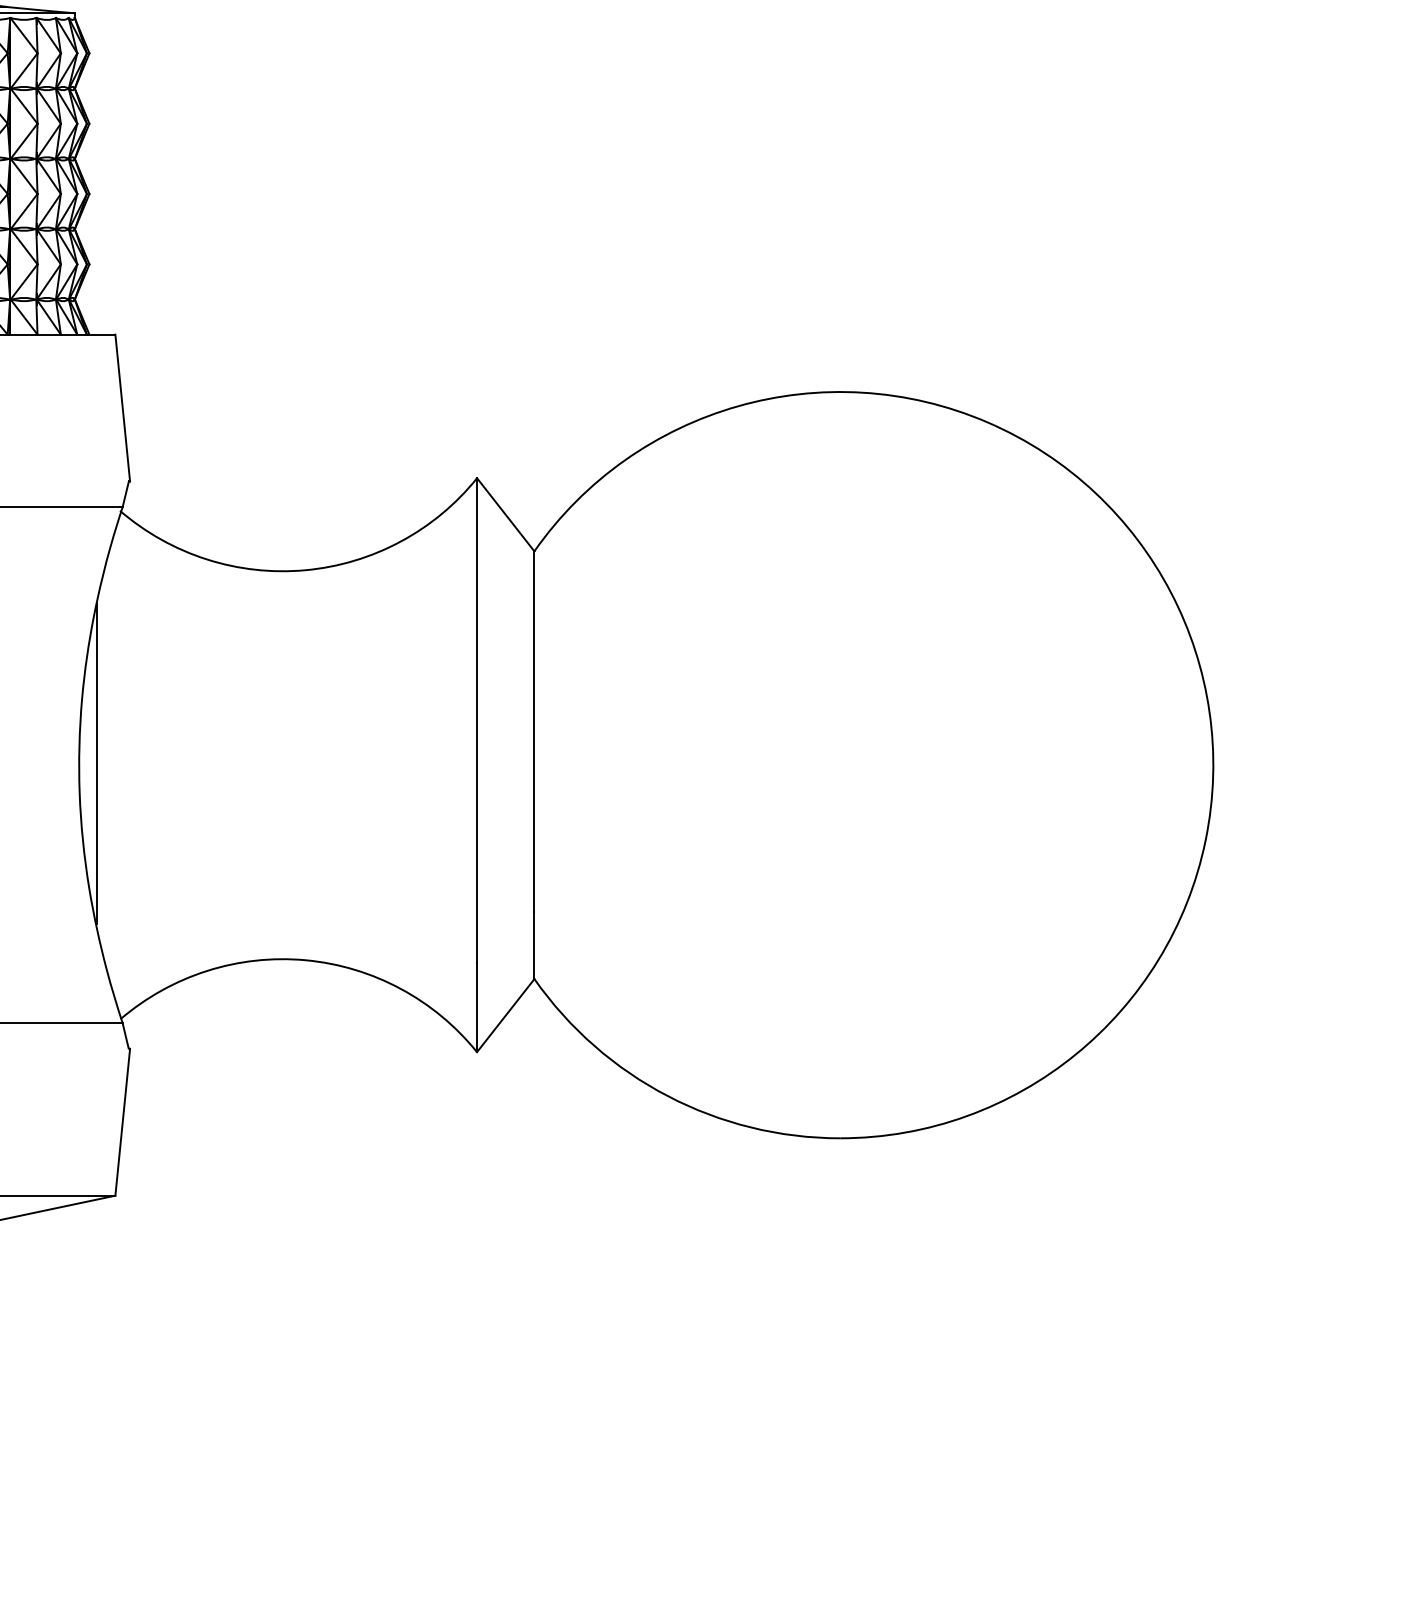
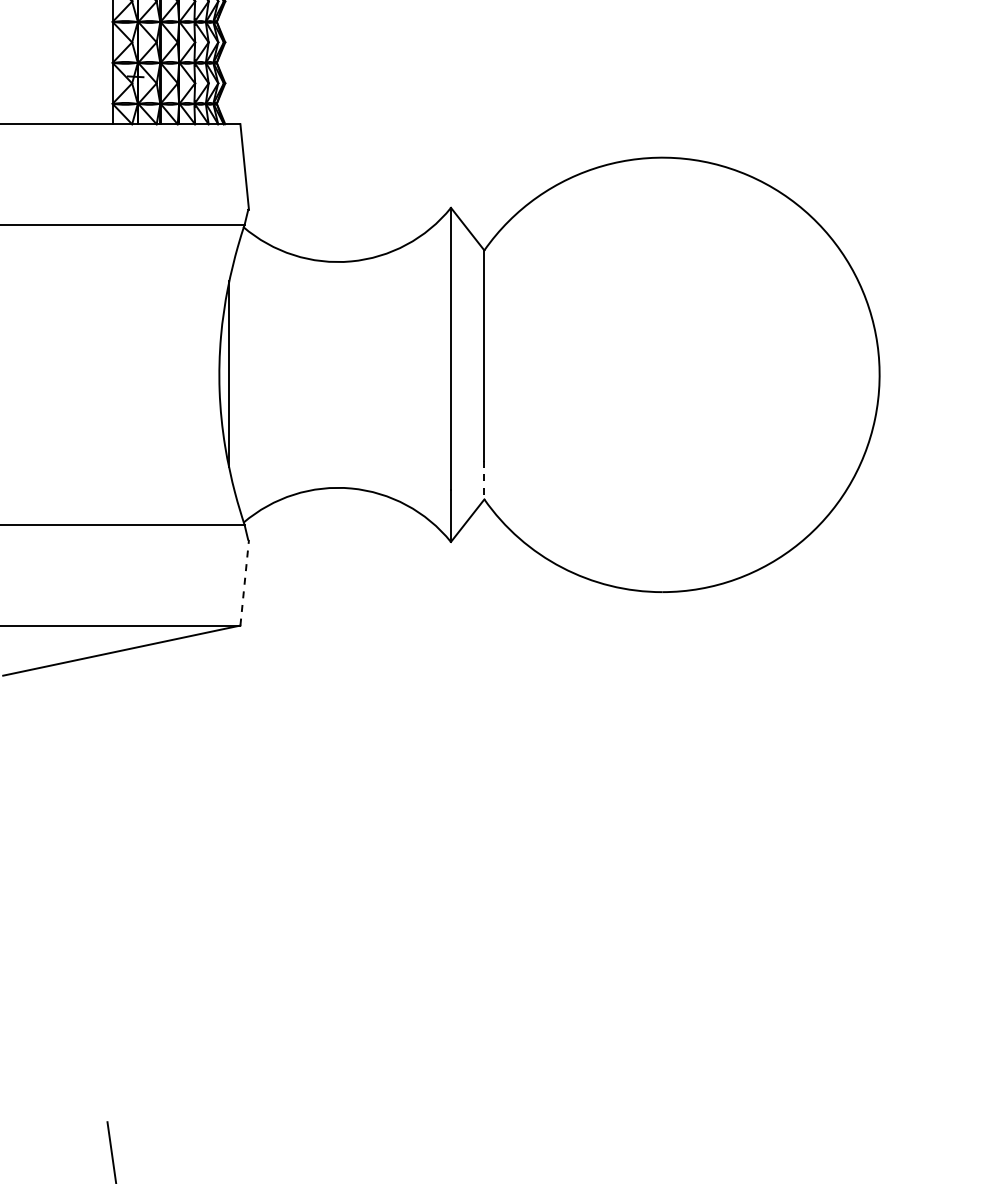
line: (534, 946) -> (484, 480), solid -> dashed
line: (122, 1121) -> (244, 582), solid -> dashed

